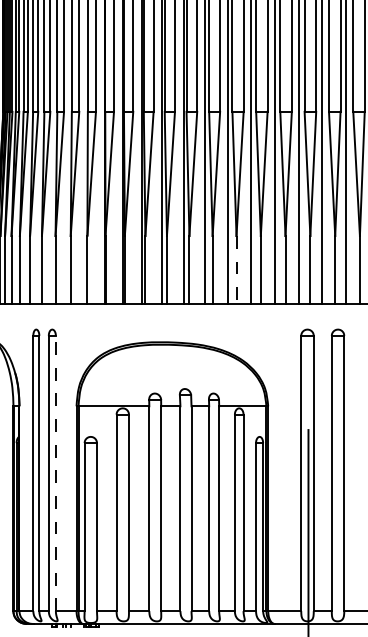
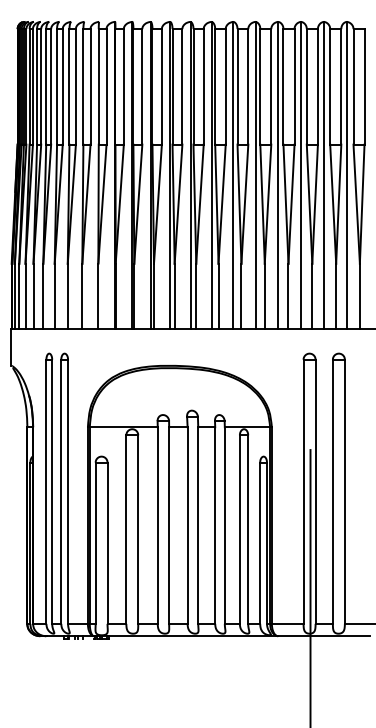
line: (236, 270) -> (241, 296), dashed -> solid
line: (56, 473) -> (68, 491), dashed -> solid

